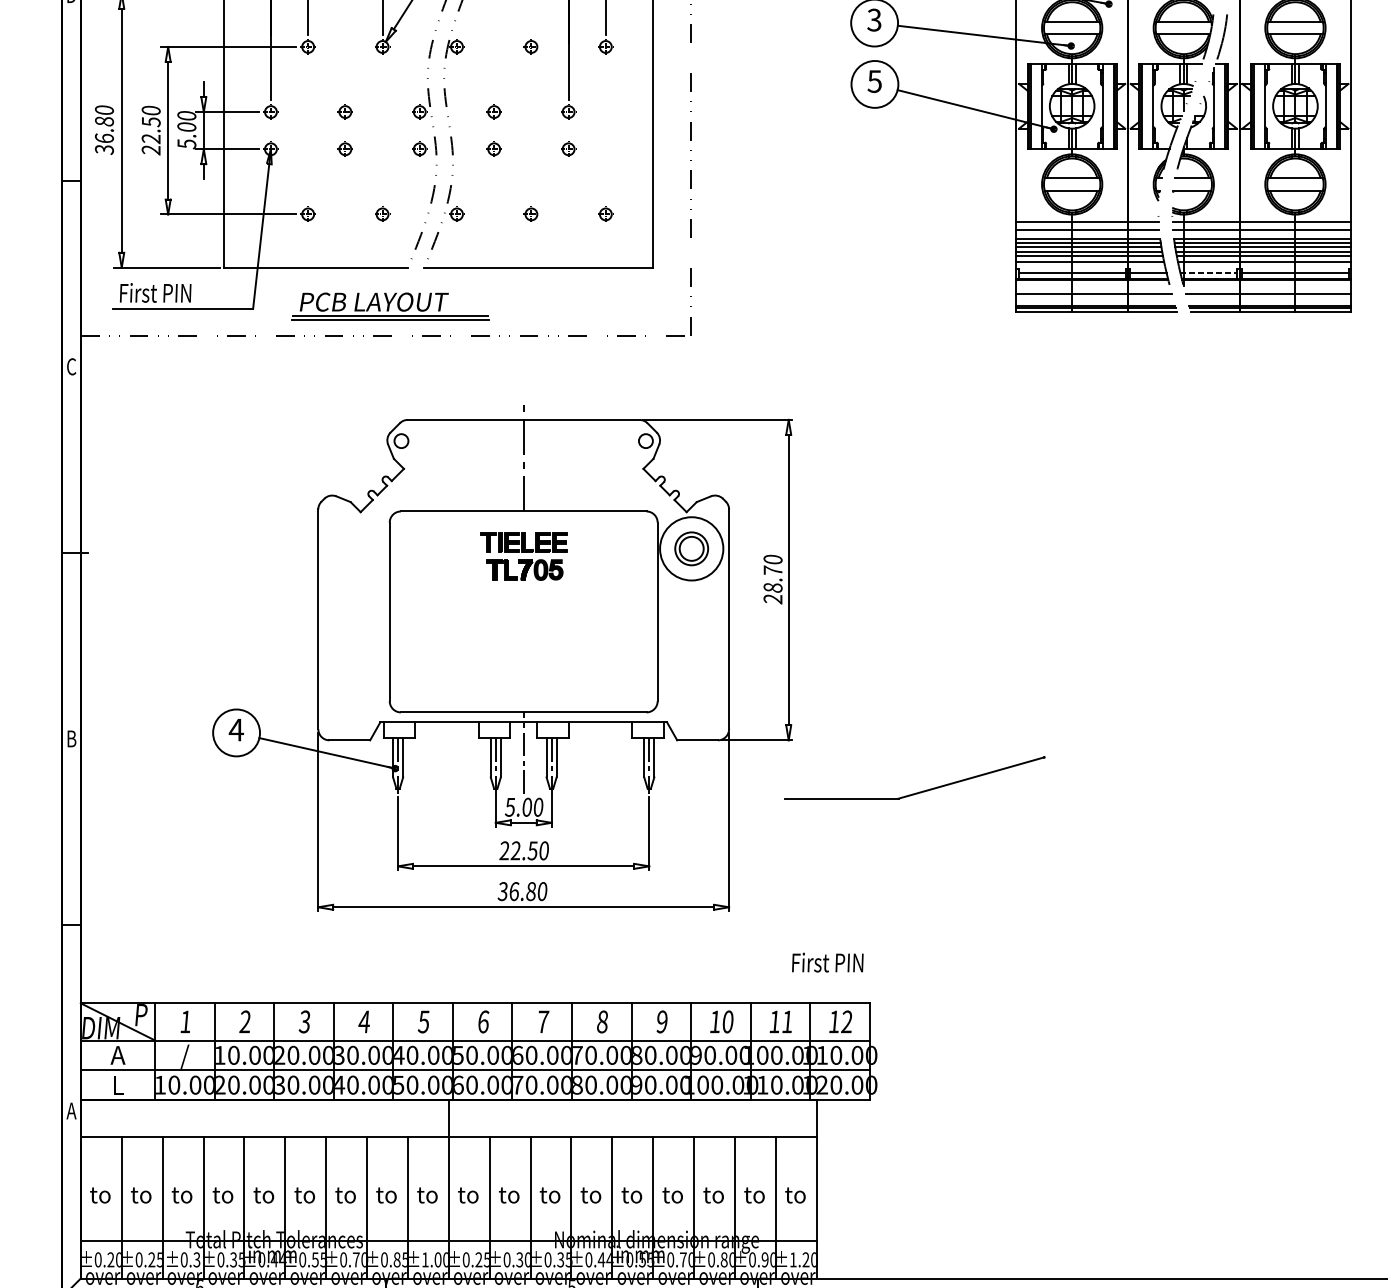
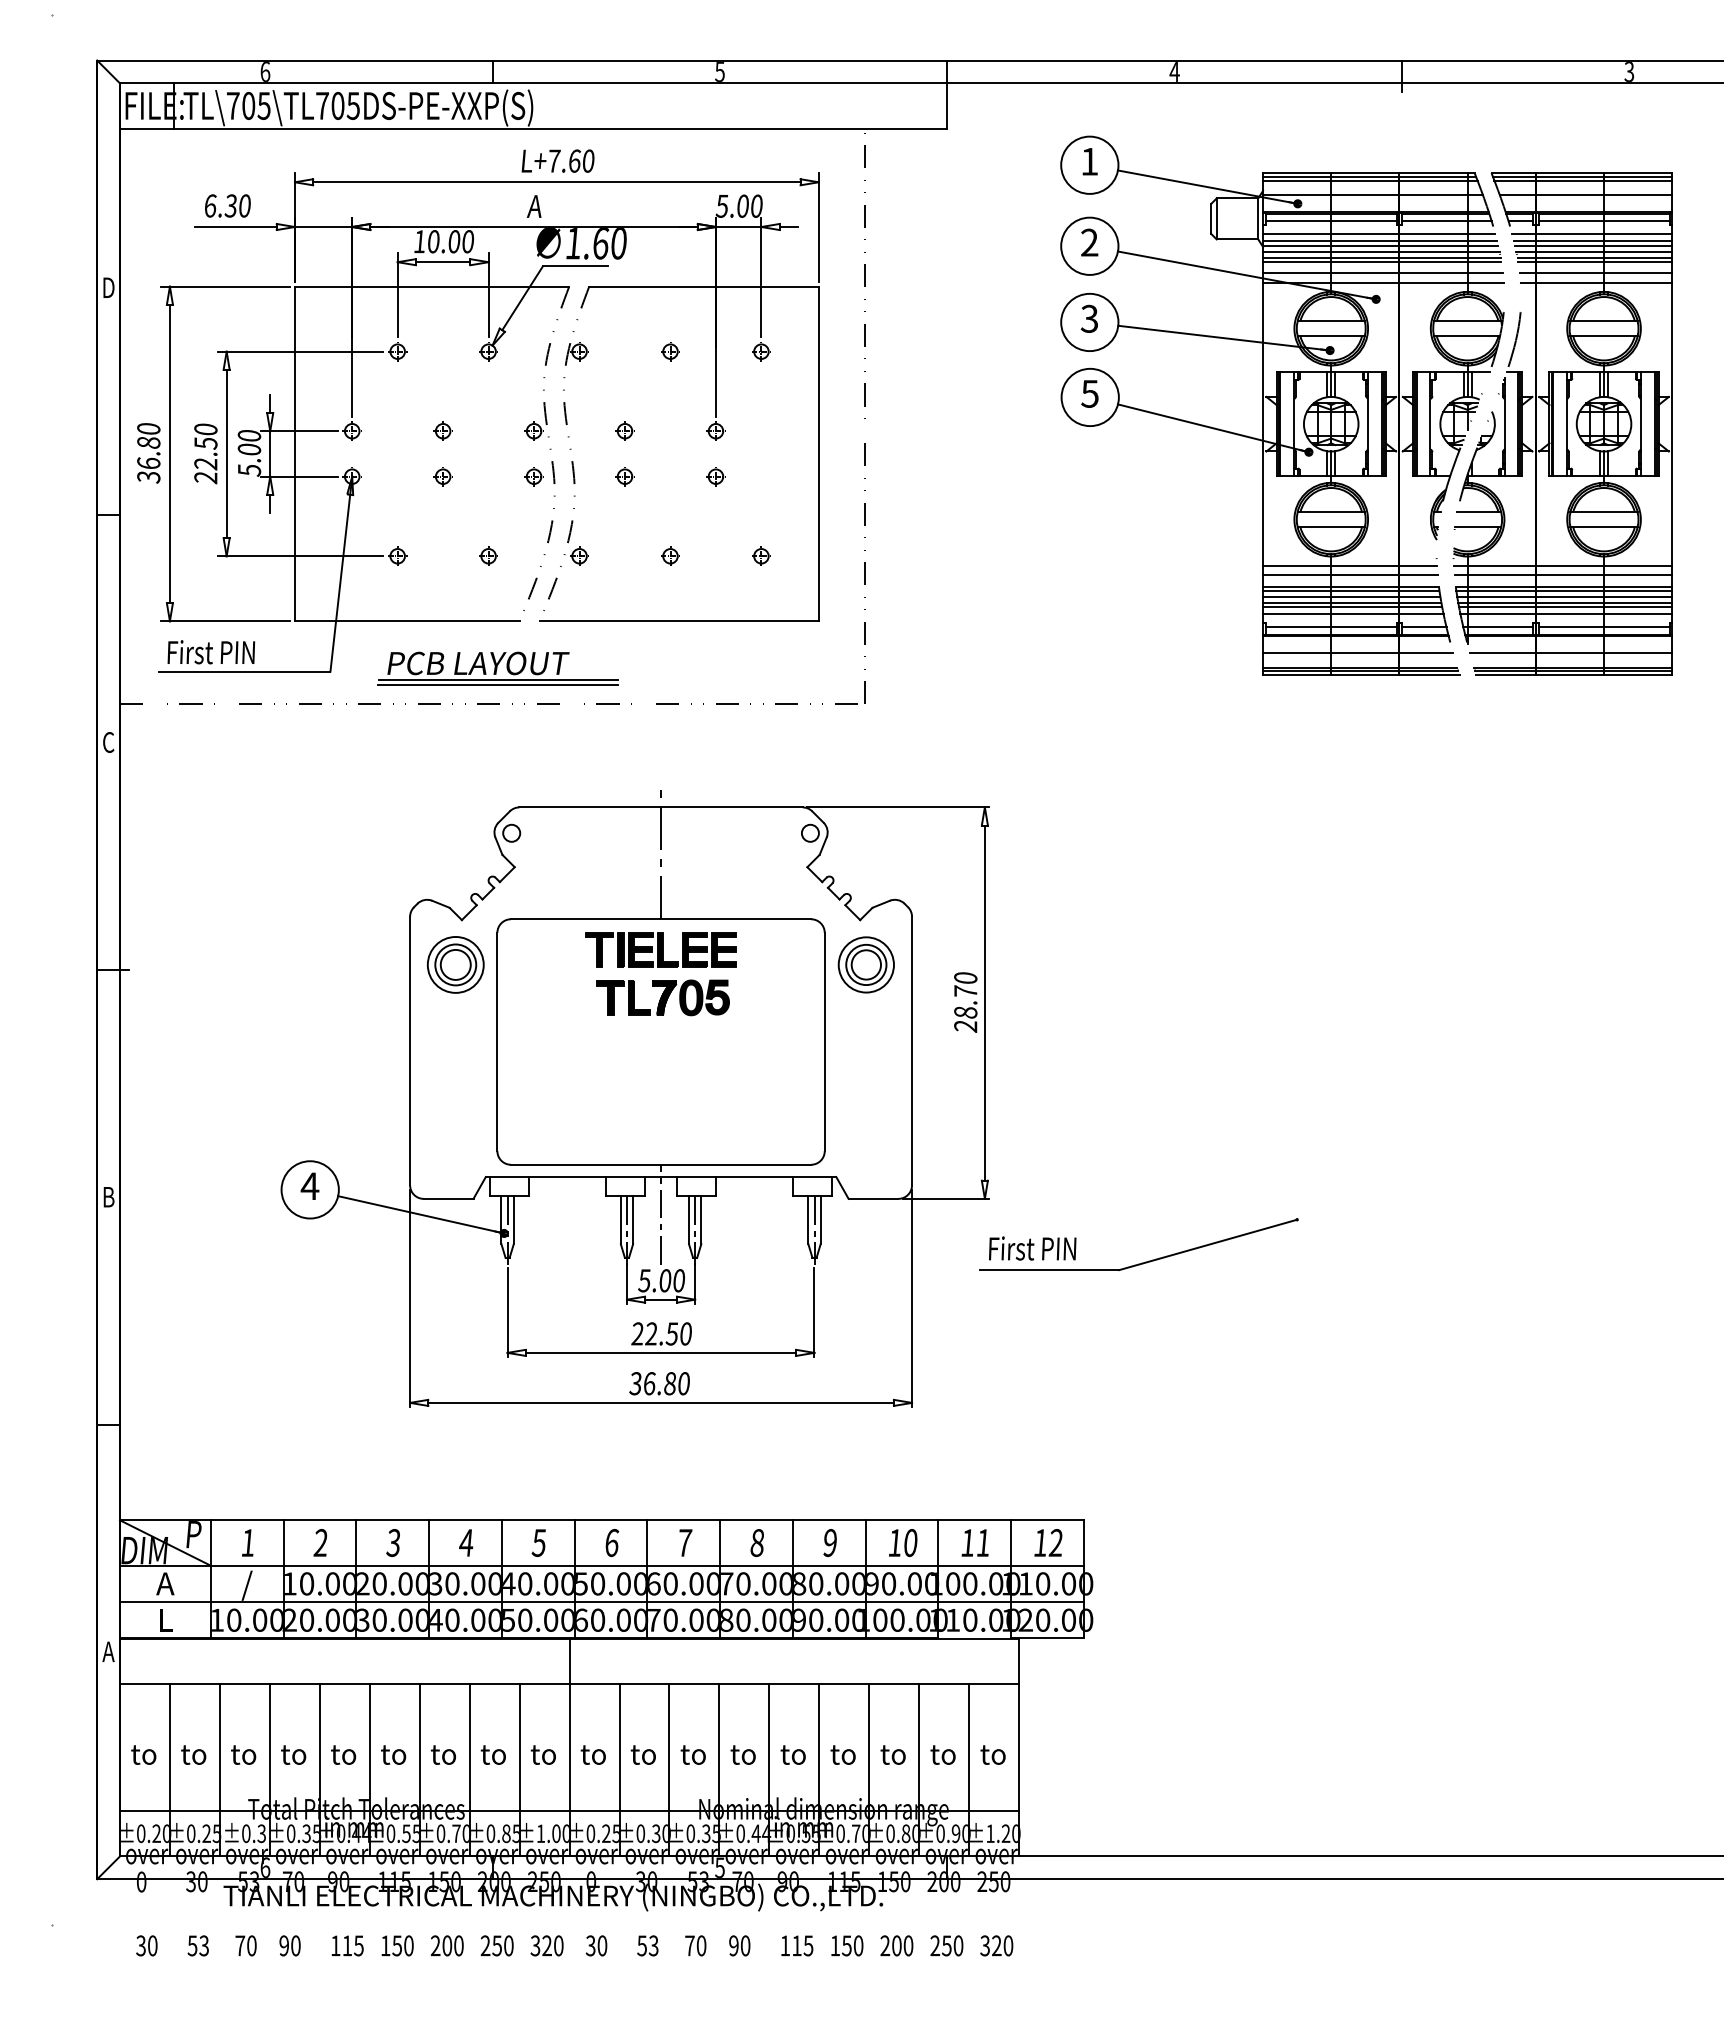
line: (1209, 272) -> (1498, 627), dashed -> solid
part: (355, 548) -> (455, 964), added
circle: (691, 548) -> (865, 964), size x0.71
part: (523, 556) -> (660, 974), size x1.43
text: (827, 962) -> (1032, 1248), moved

